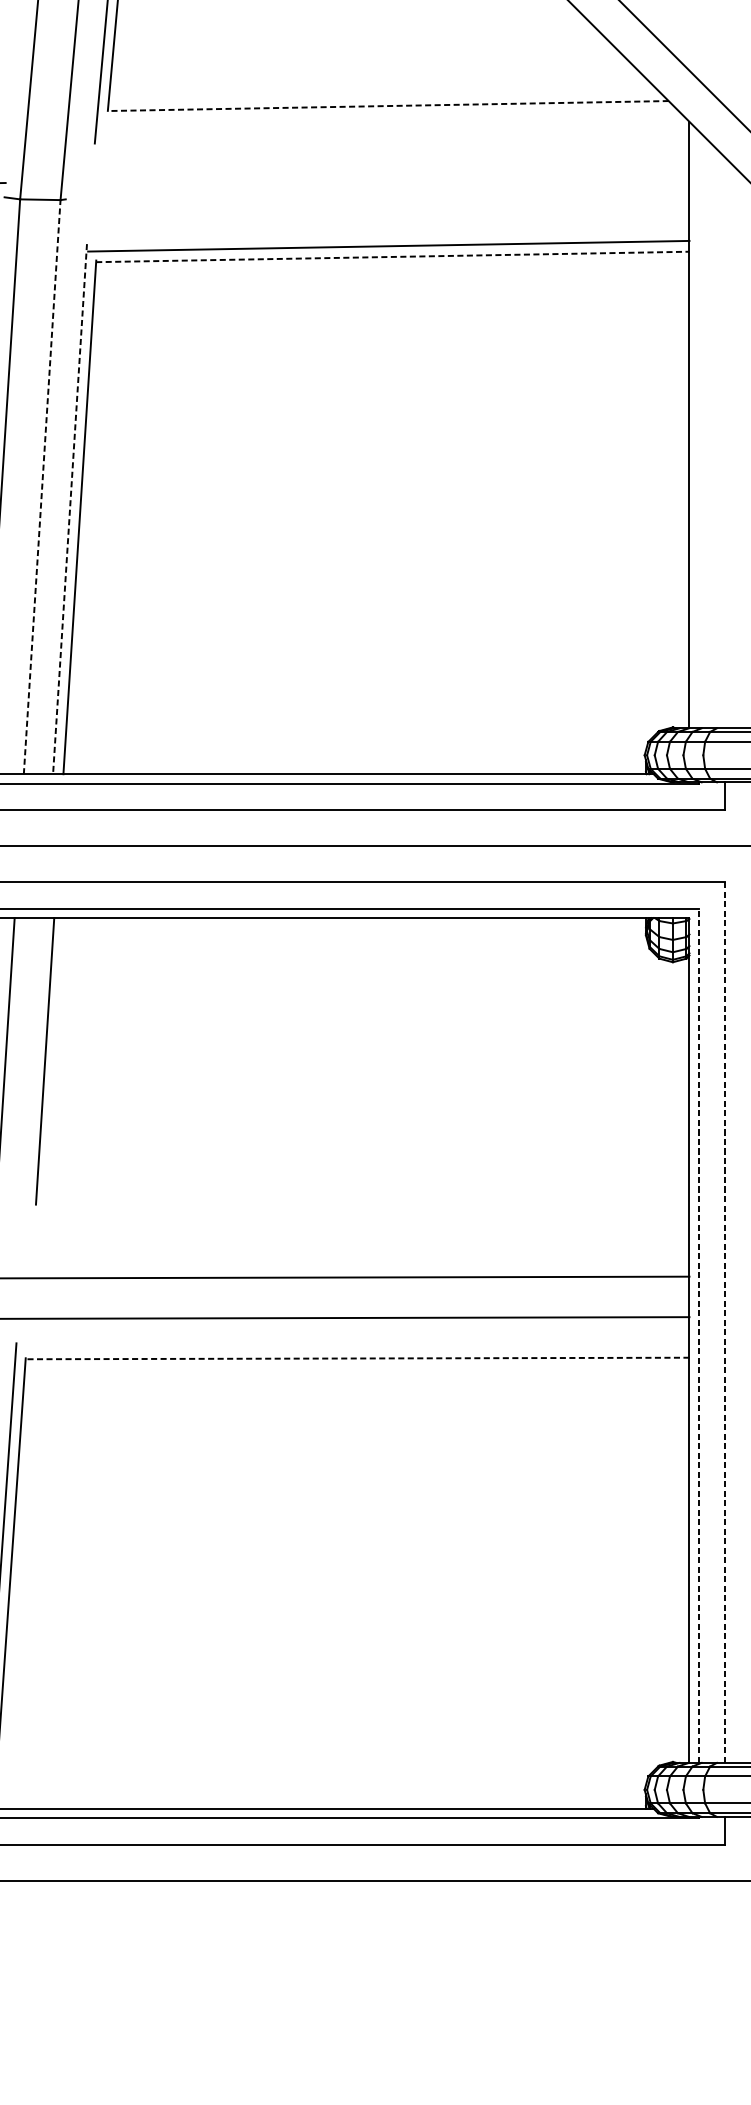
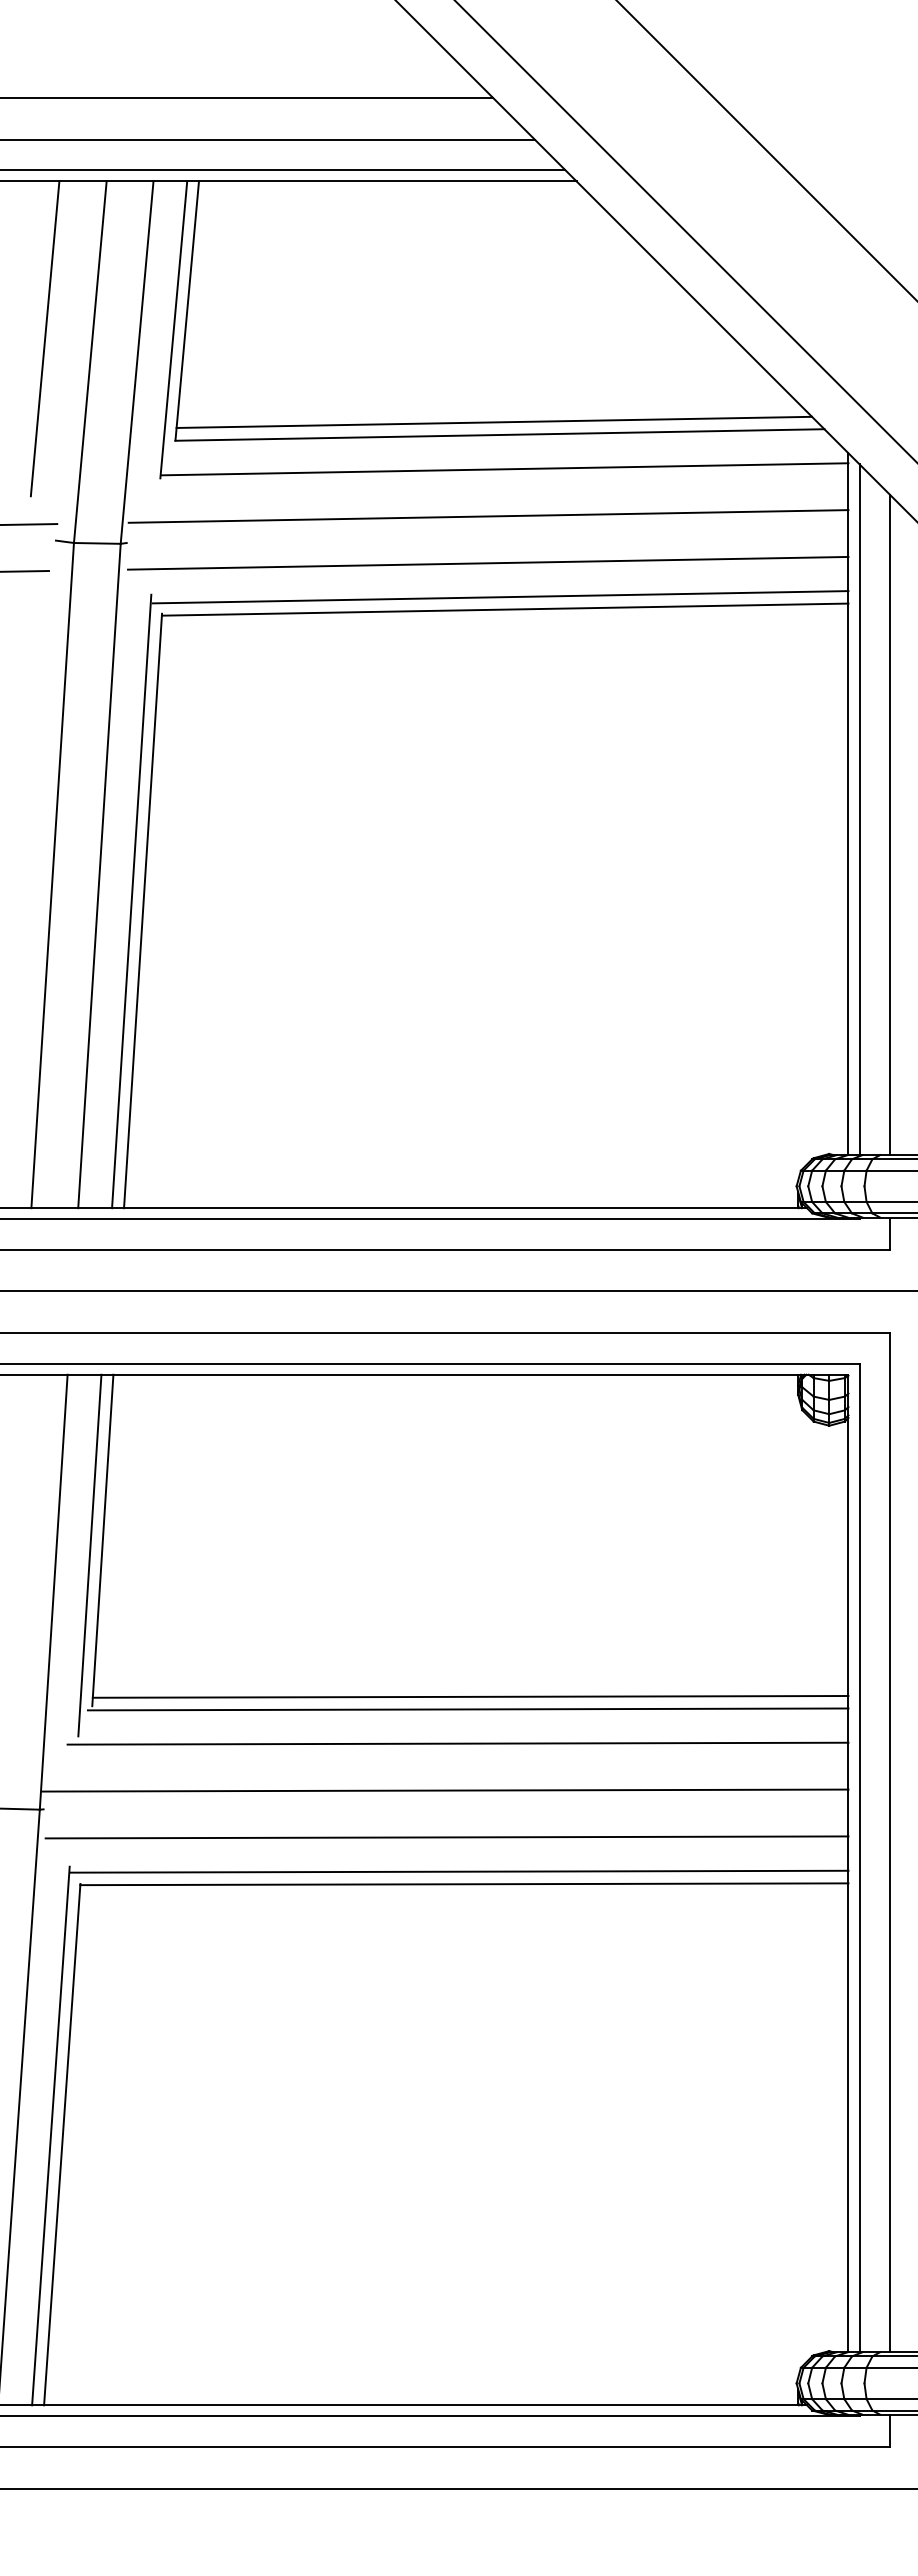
line: (383, 94) -> (494, 421), added
line: (387, 106) -> (499, 435), dashed -> solid
line: (392, 135) -> (504, 469), added
line: (378, 176) -> (488, 516), added
line: (378, 216) -> (488, 562), added
line: (393, 256) -> (505, 609), dashed -> solid
line: (699, 429) -> (859, 809), added
line: (725, 442) -> (890, 824), added
line: (42, 487) -> (99, 876), dashed -> solid
line: (69, 509) -> (131, 901), dashed -> solid
line: (33, 1074) -> (89, 1555), added
line: (362, 1196) -> (470, 1696), added
line: (360, 1207) -> (467, 1709), added
line: (351, 1236) -> (457, 1743), added
line: (725, 1322) -> (890, 1842), dashed -> solid
line: (699, 1335) -> (859, 1857), dashed -> solid
line: (353, 1347) -> (459, 1871), added
line: (356, 1358) -> (463, 1884), dashed -> solid

